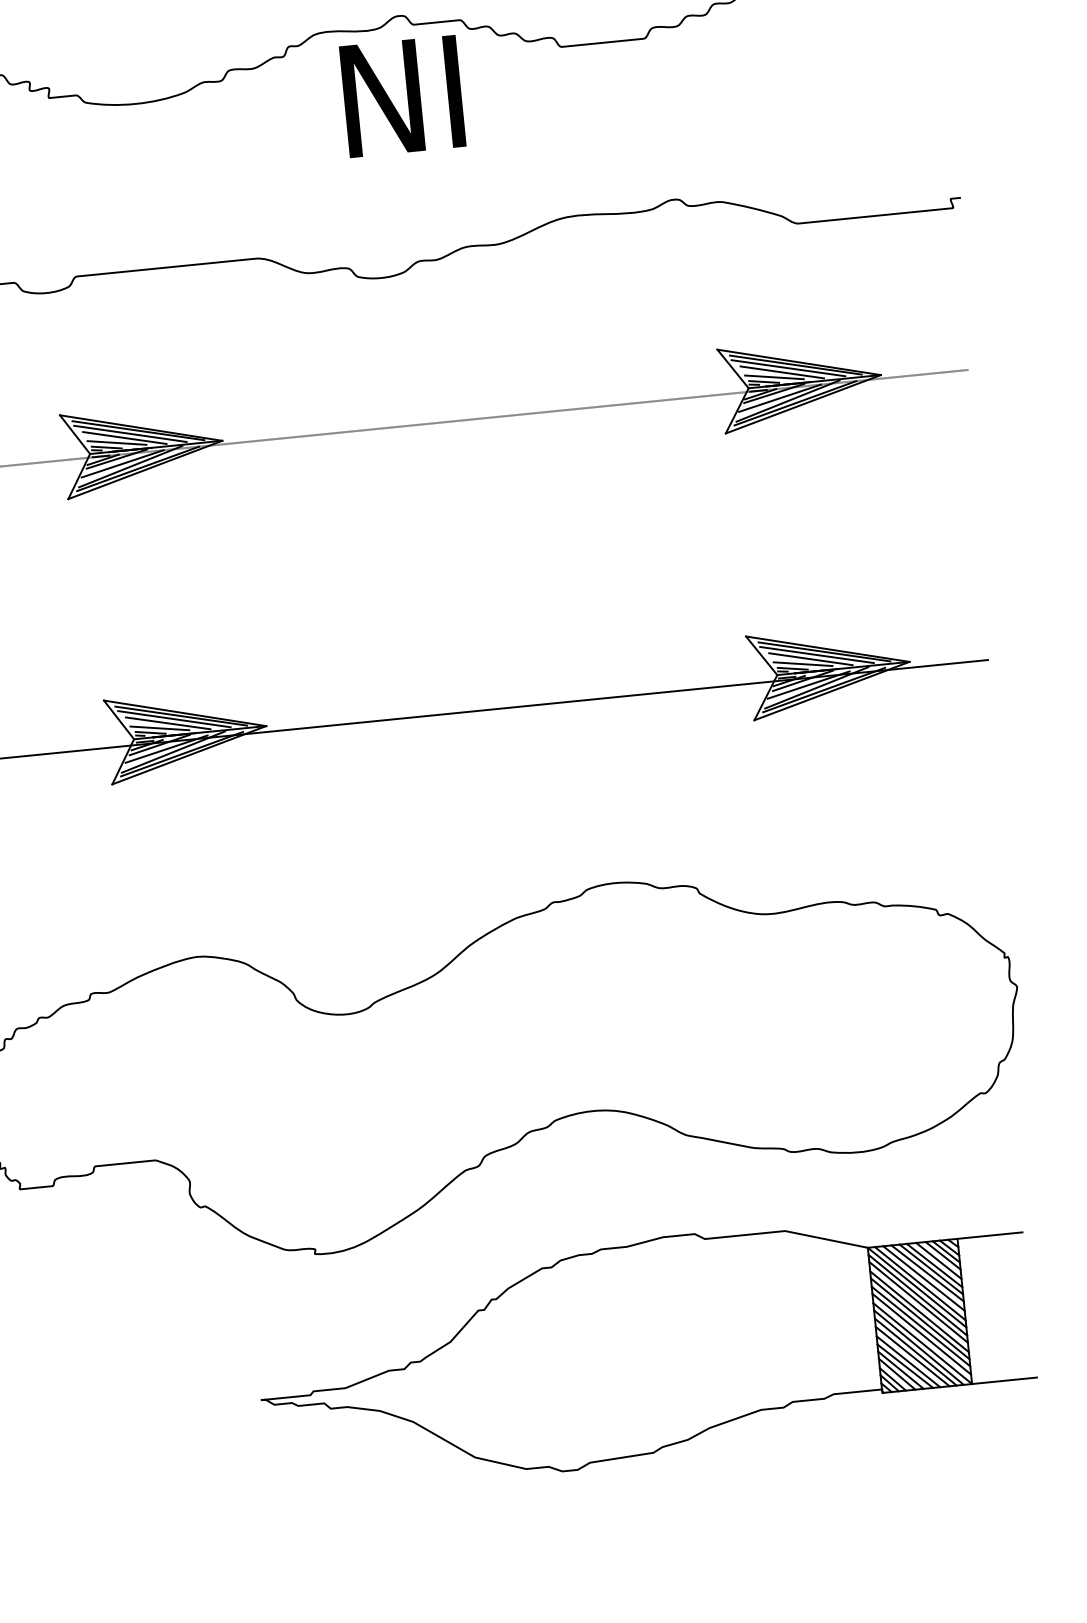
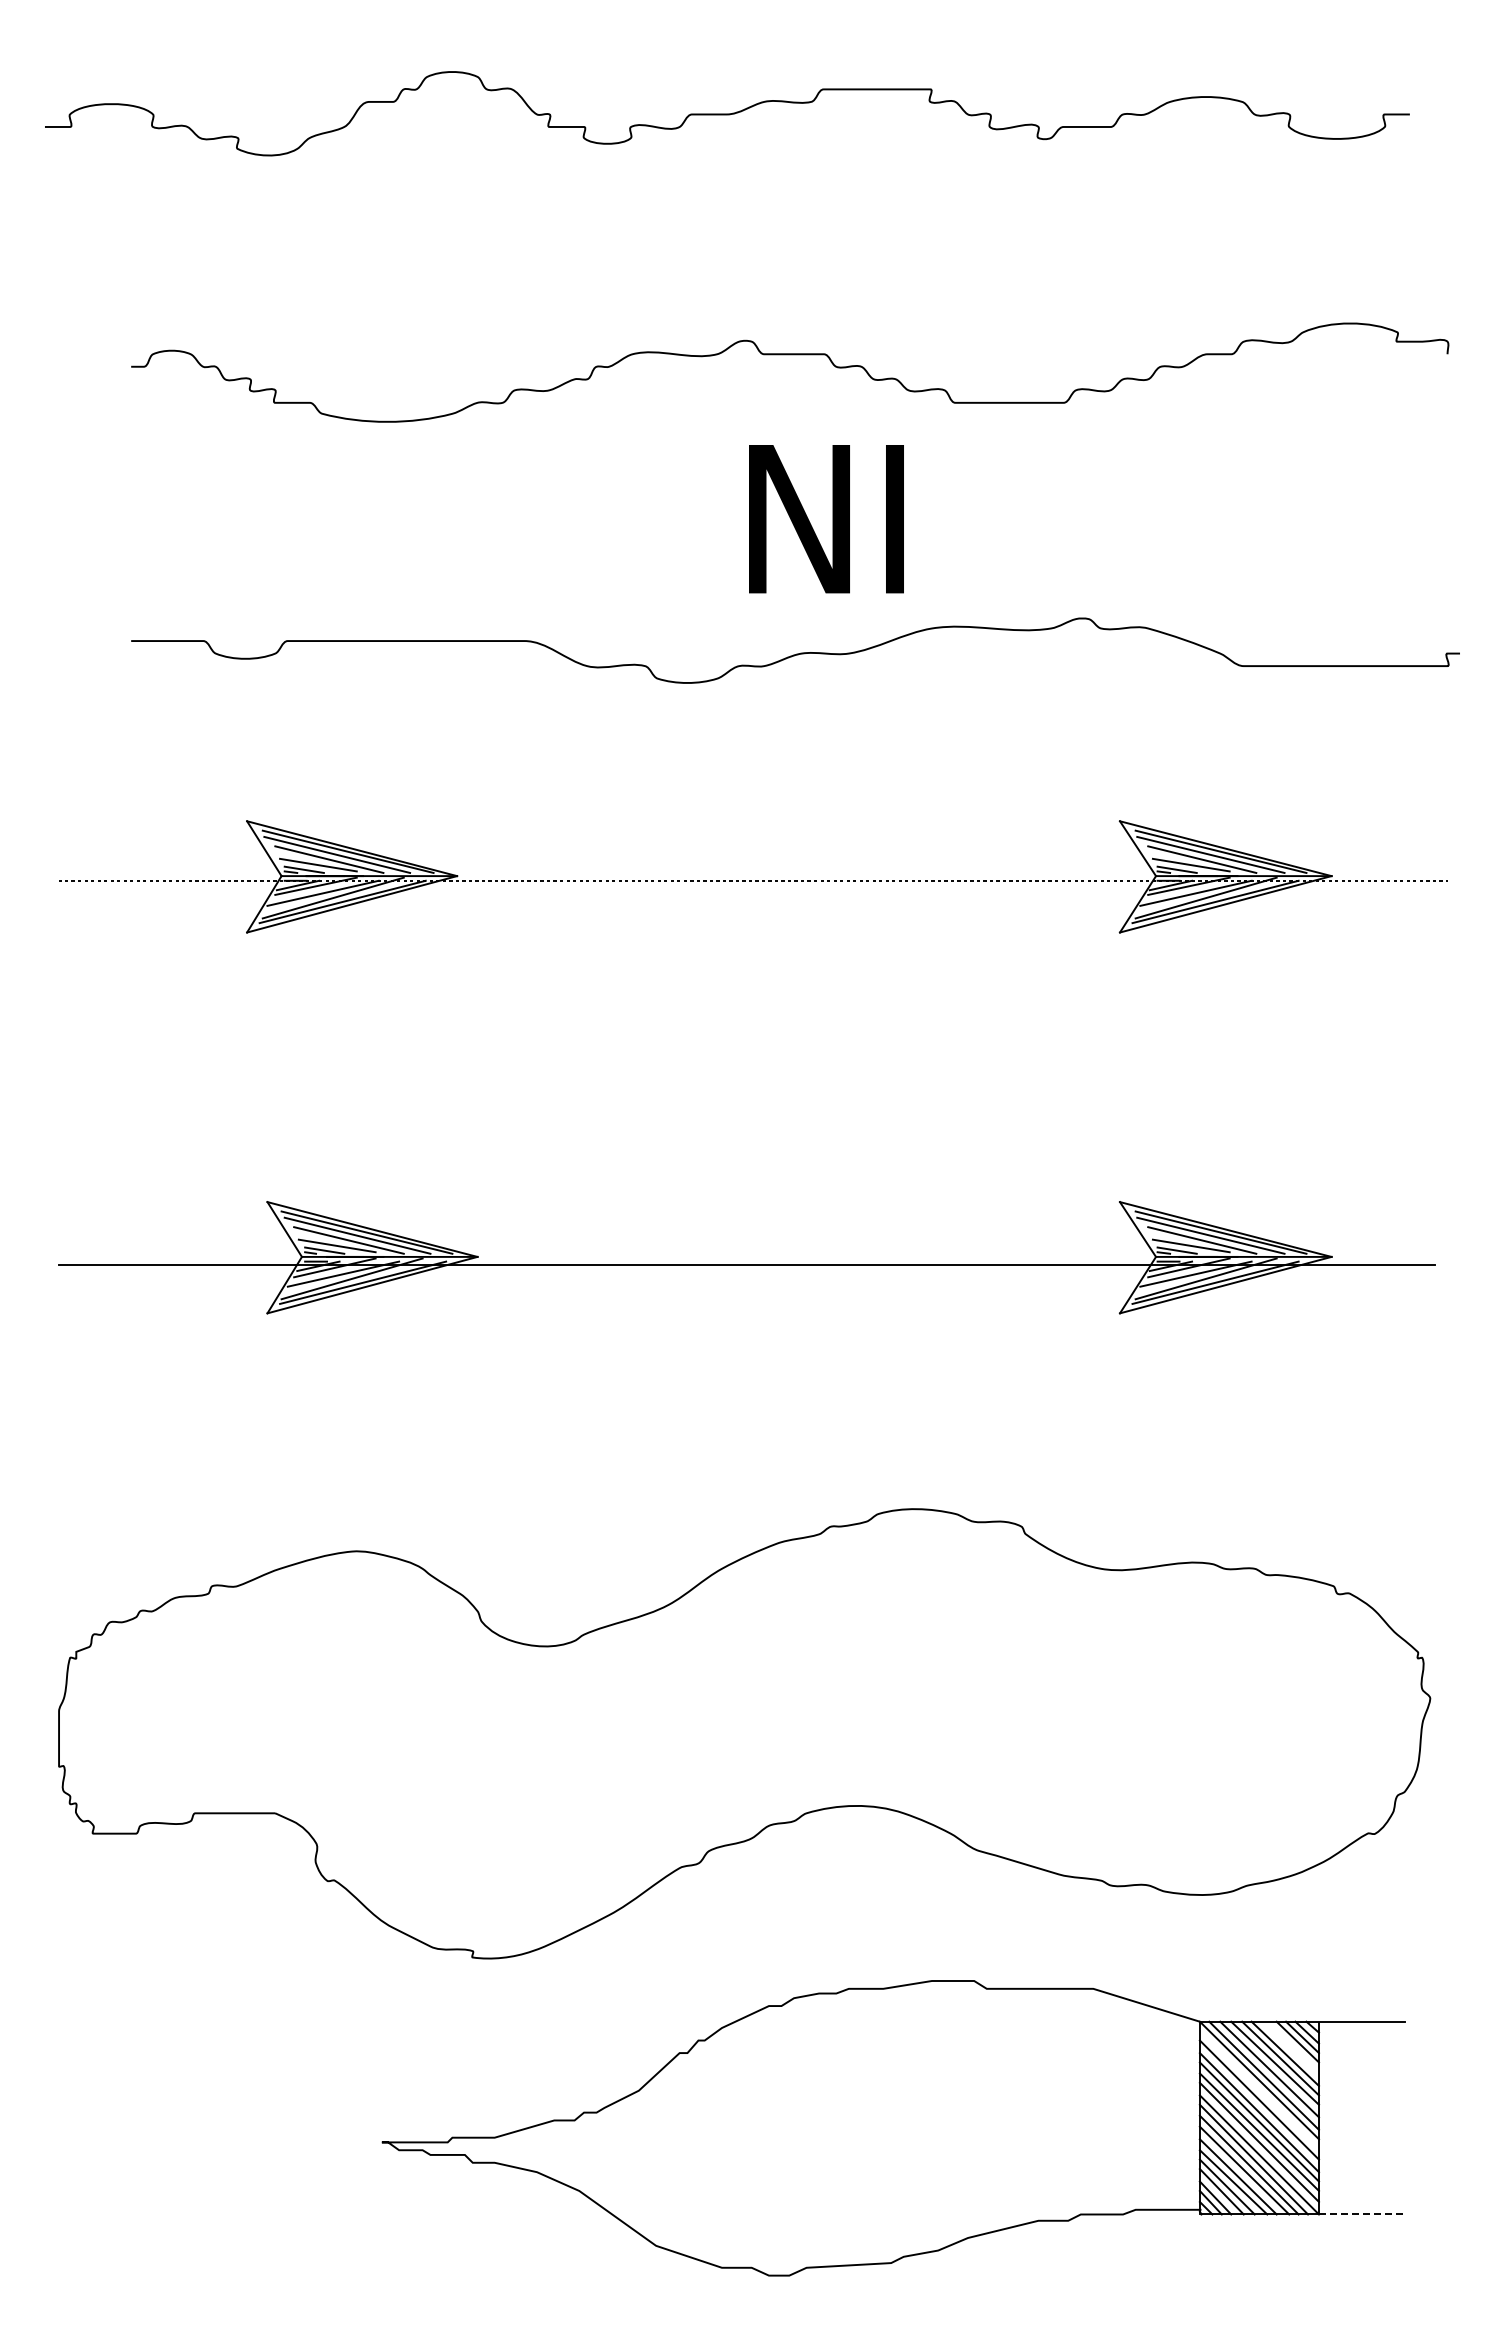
text: (402, 96) -> (826, 519), moved
line: (938, 1261) -> (1291, 2048), removed
line: (917, 1295) -> (1258, 2090), removed
line: (1004, 1380) -> (1362, 2214), solid -> dashed

